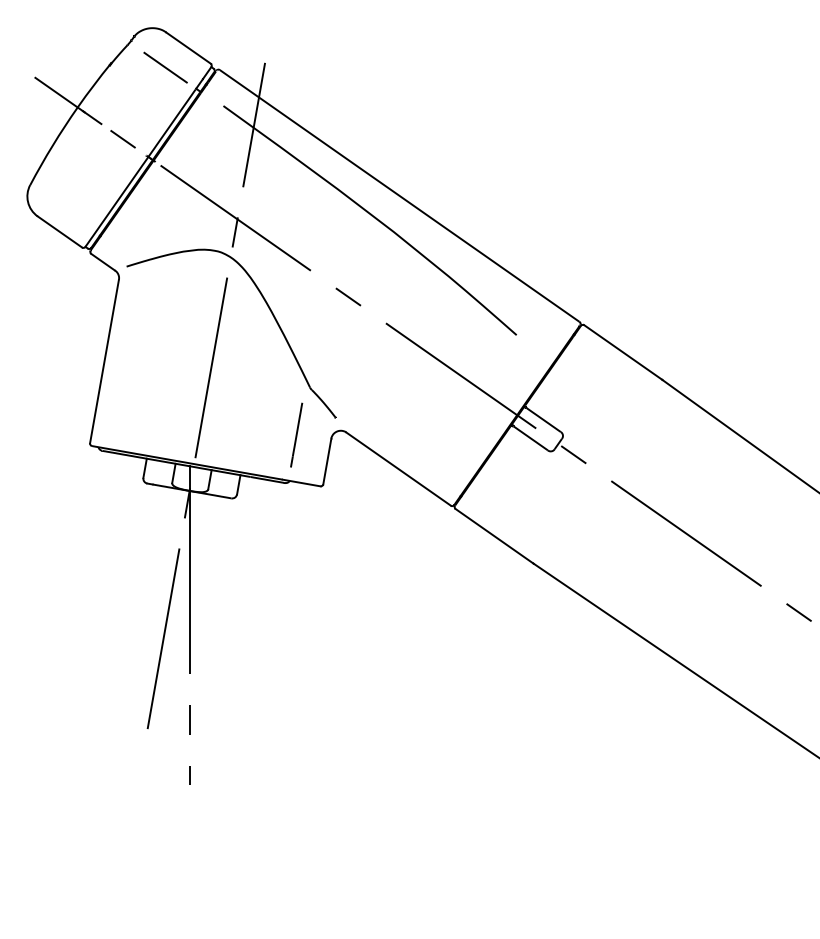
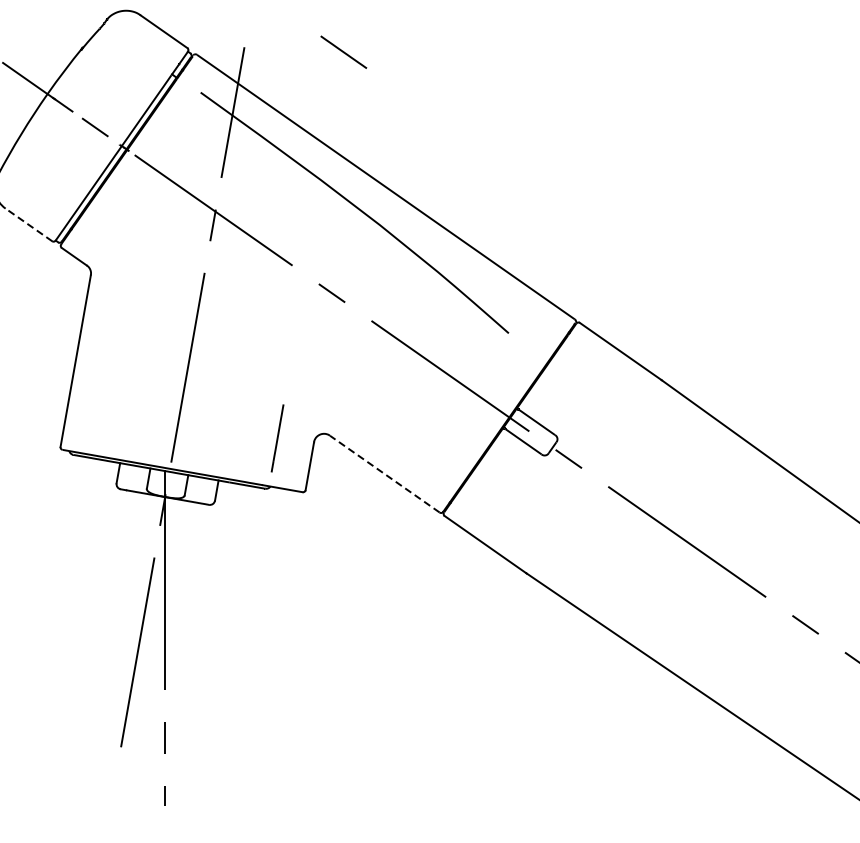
line: (165, 67) -> (343, 52), moved
line: (59, 231) -> (28, 224), solid -> dashed
part: (270, 312) -> (250, 309), removed
line: (398, 469) -> (384, 474), solid -> dashed

